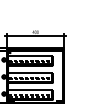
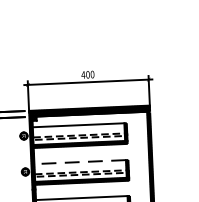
line: (30, 73) -> (80, 162), solid -> dashed

